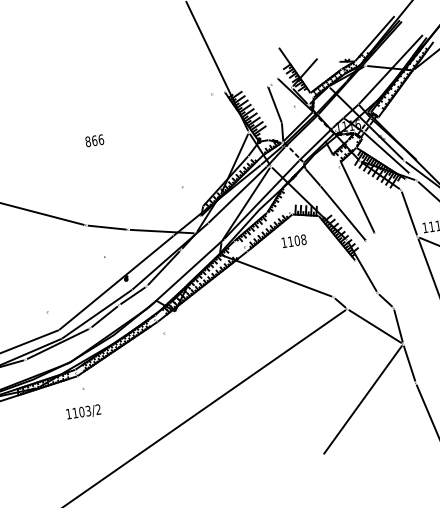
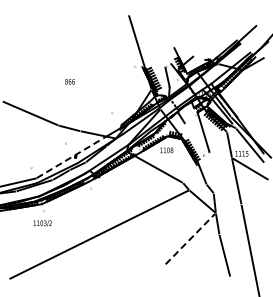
line: (342, 213) -> (194, 139), removed
line: (117, 283) -> (70, 158), solid -> dashed
line: (363, 398) -> (190, 238), solid -> dashed

